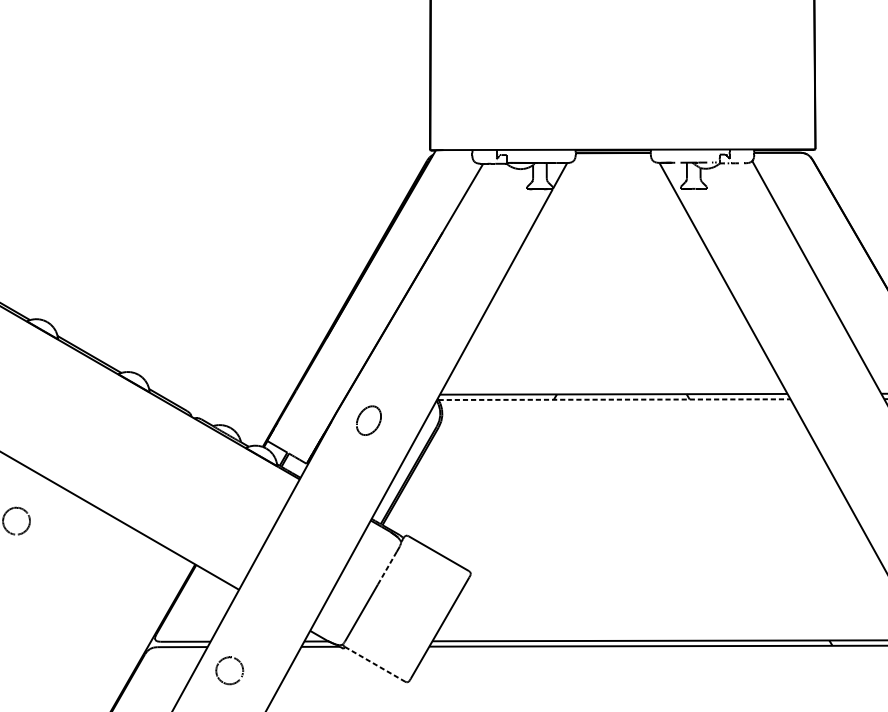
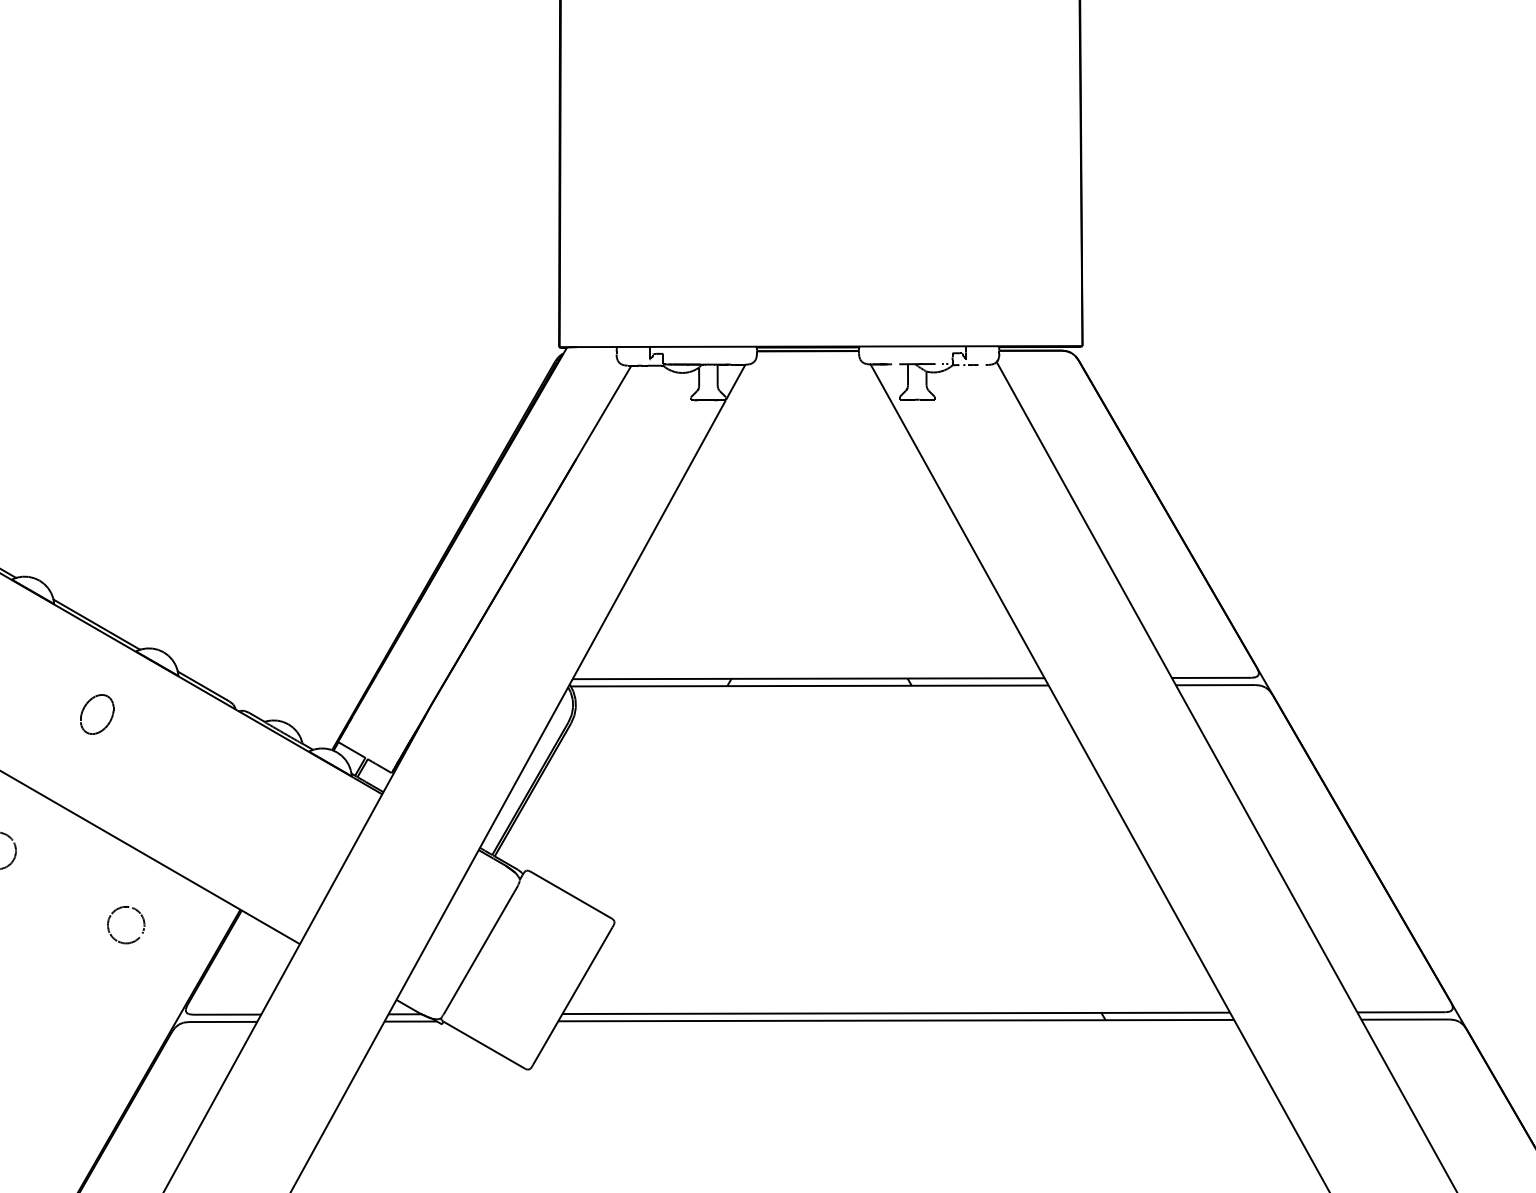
line: (614, 399) -> (809, 685), dashed -> solid
part: (377, 425) -> (109, 720), moved
line: (387, 567) -> (501, 914), dashed -> solid
line: (375, 664) -> (484, 1045), dashed -> solid
part: (235, 682) -> (133, 940), moved

